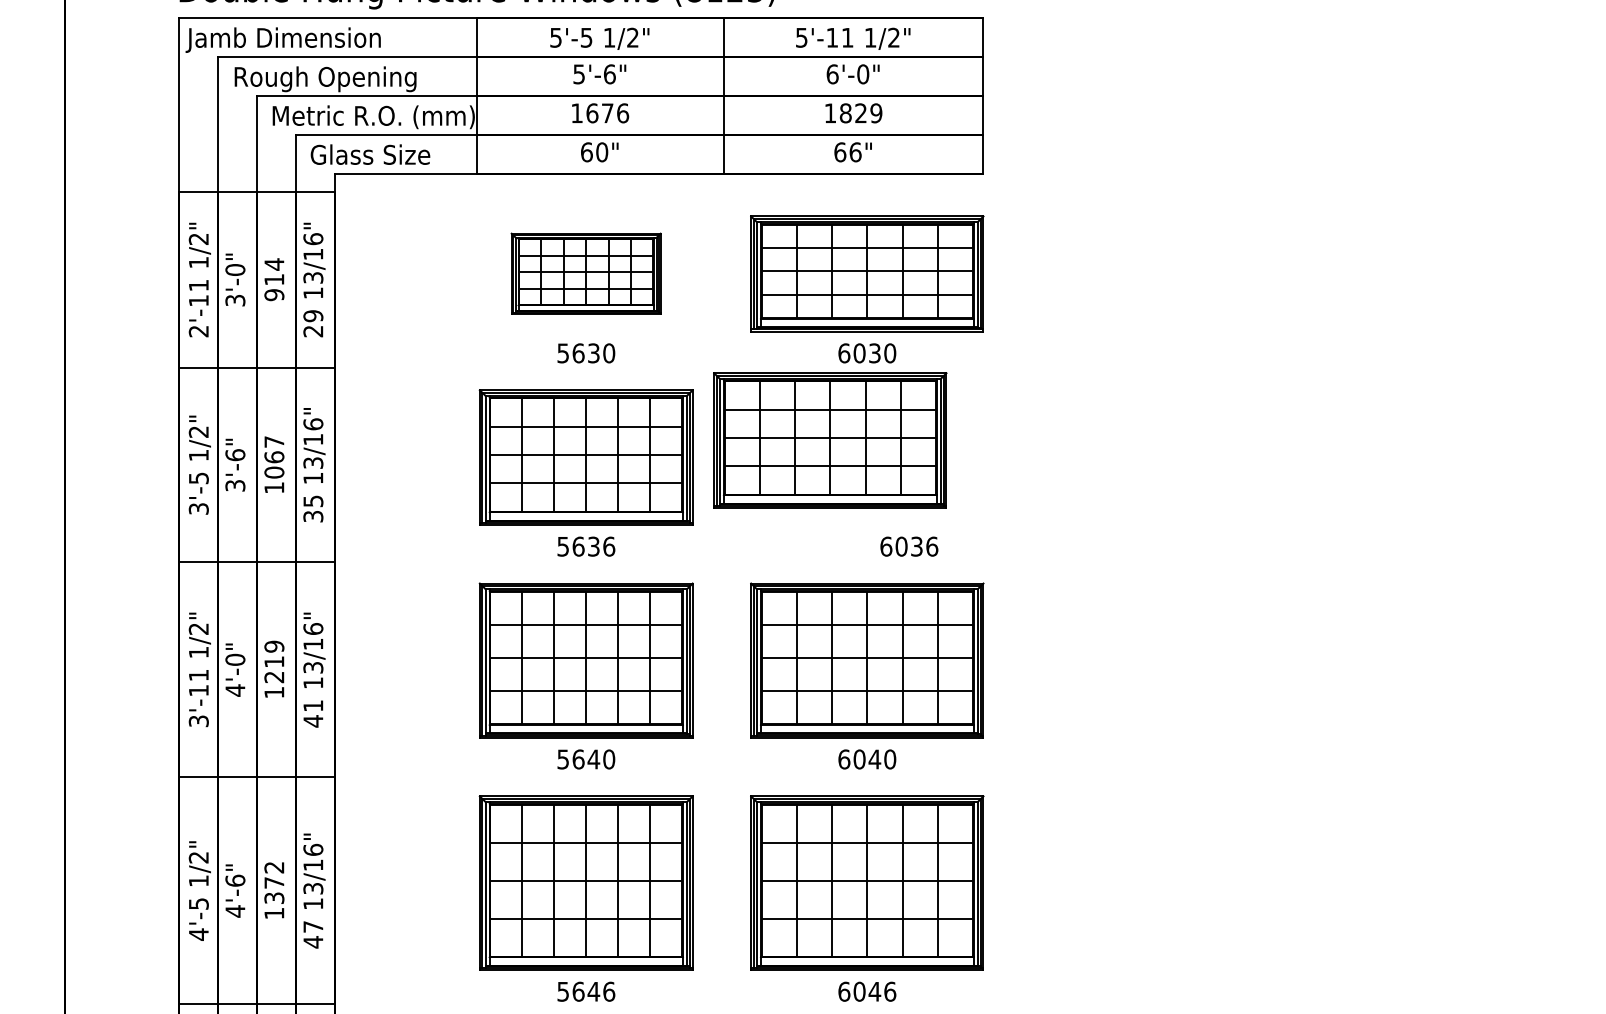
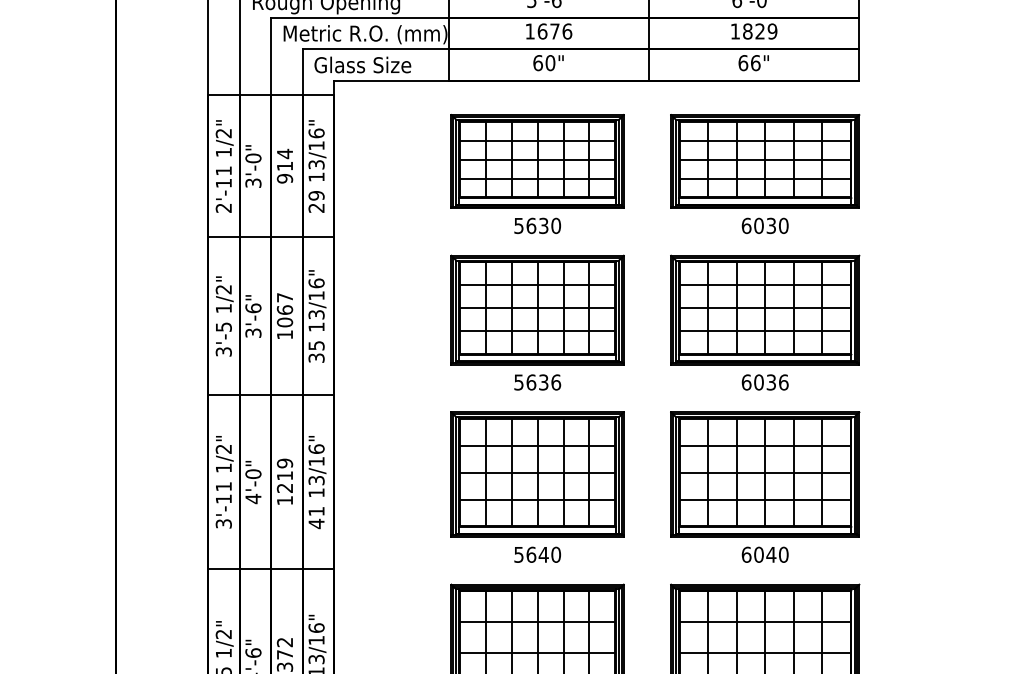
part: (585, 273) -> (536, 161), size x1.43
part: (830, 440) -> (765, 310), moved
text: (909, 546) -> (765, 382), moved

